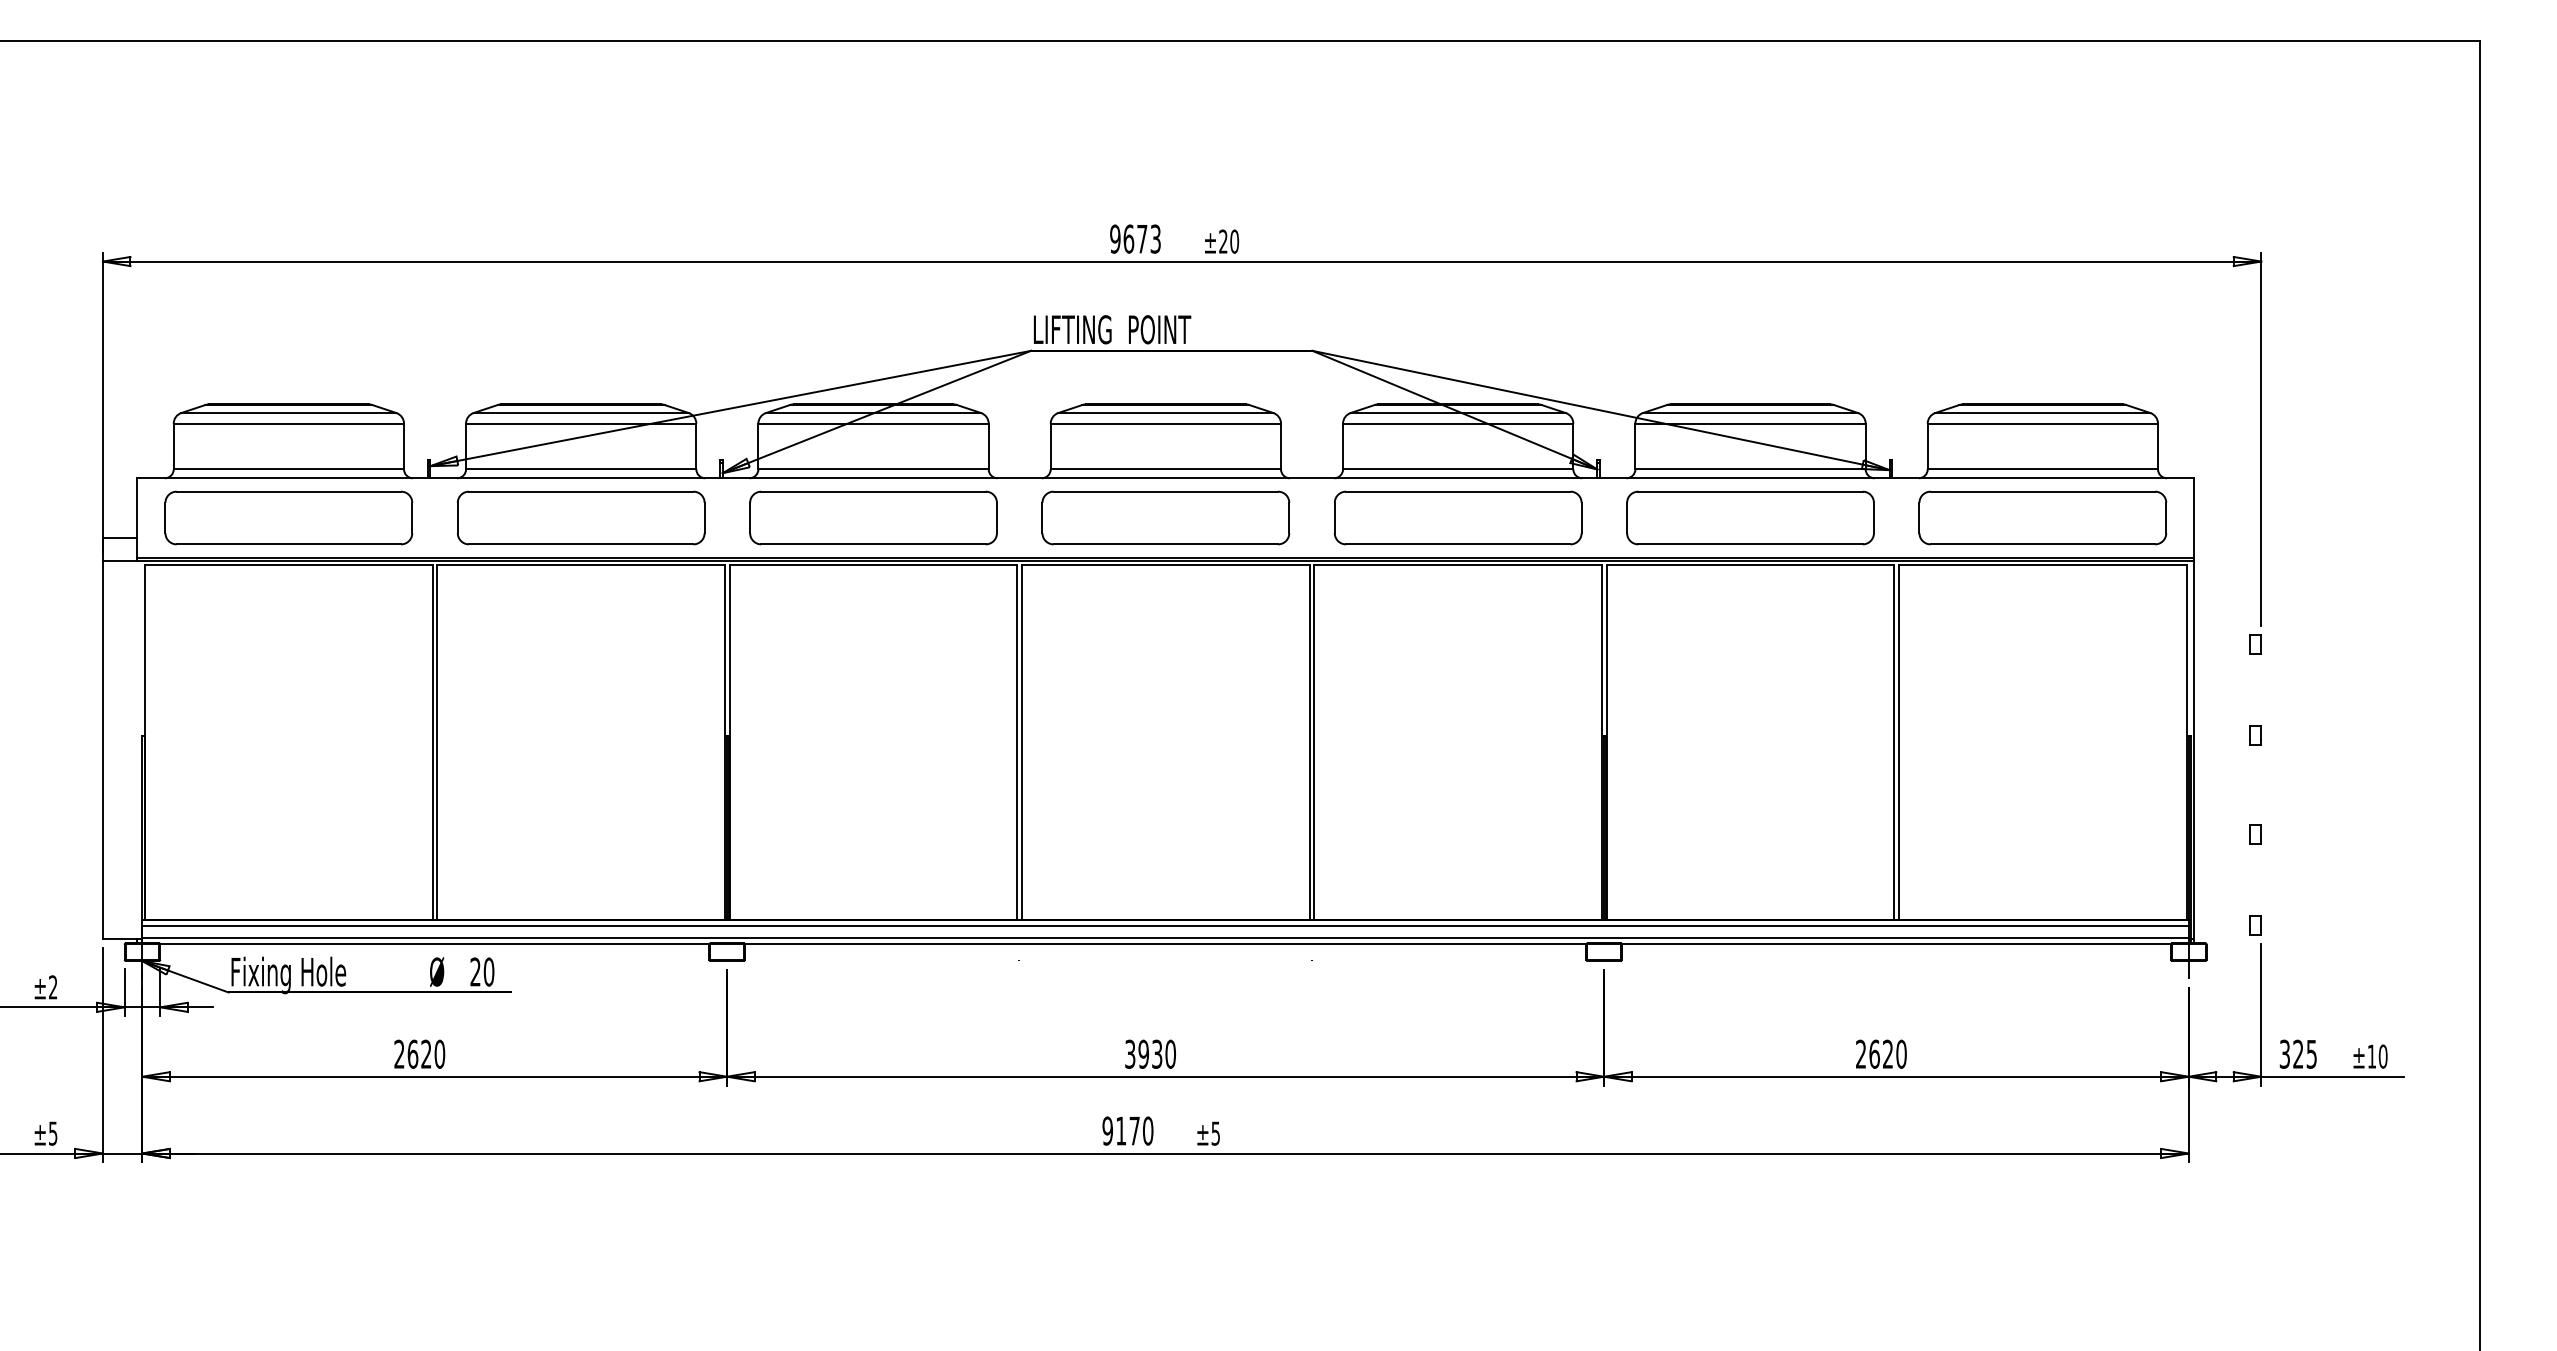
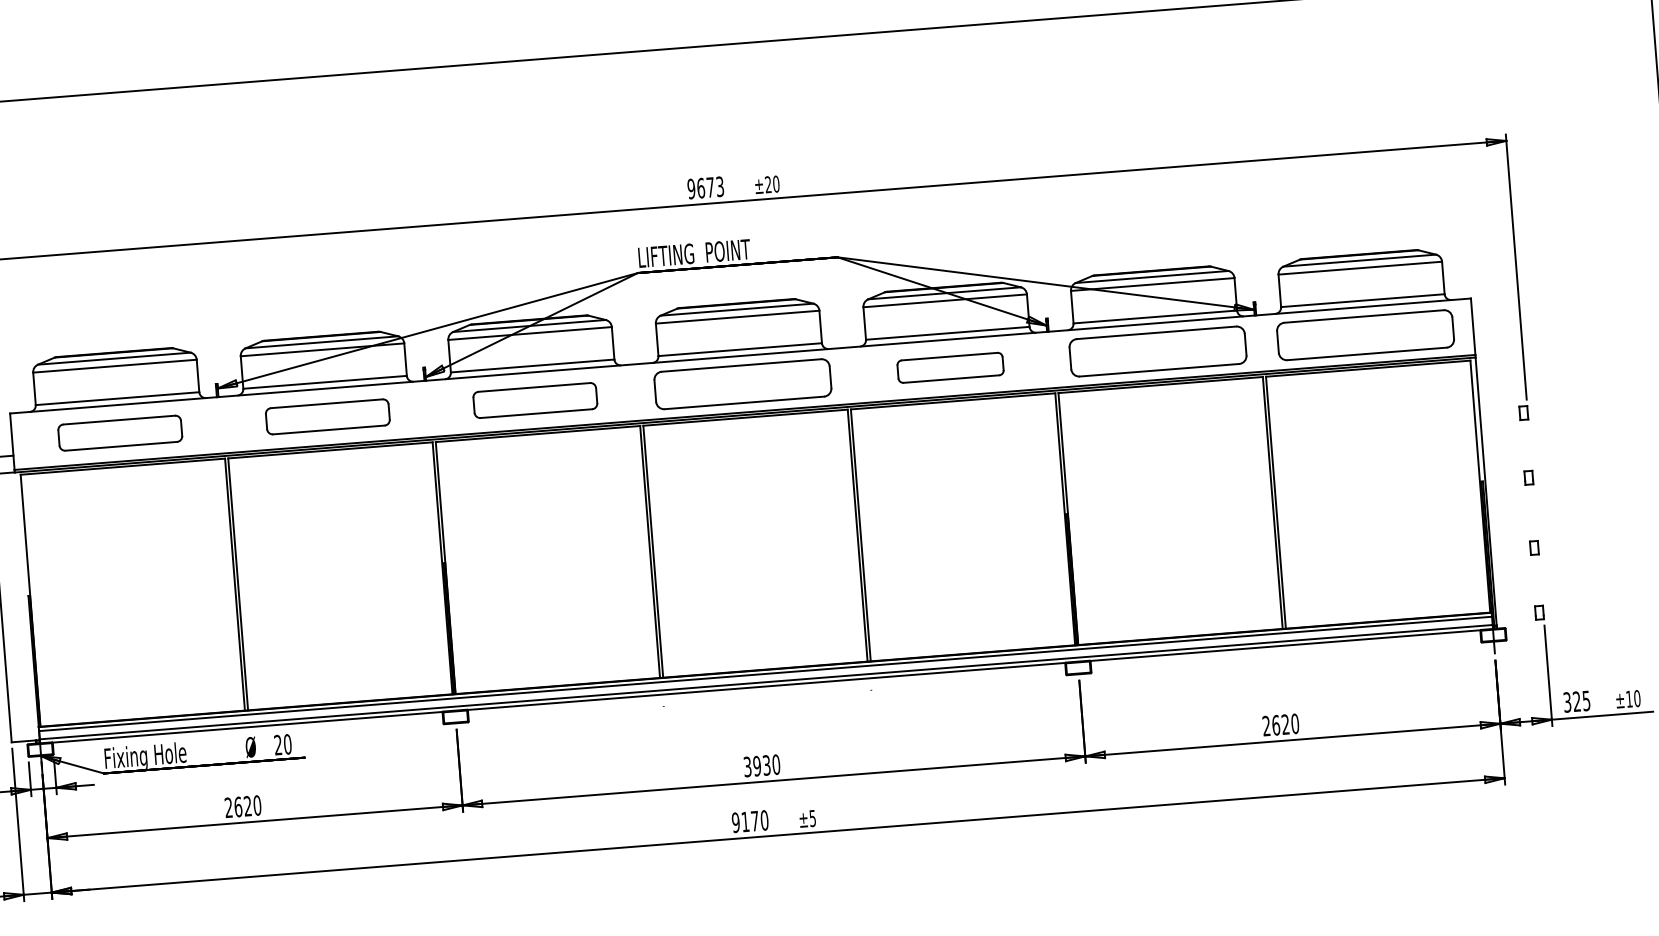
part: (288, 517) -> (119, 432), size x0.7
part: (581, 517) -> (327, 416), size x0.7
part: (873, 517) -> (535, 400), size x0.7
part: (1458, 517) -> (950, 367), size x0.6

